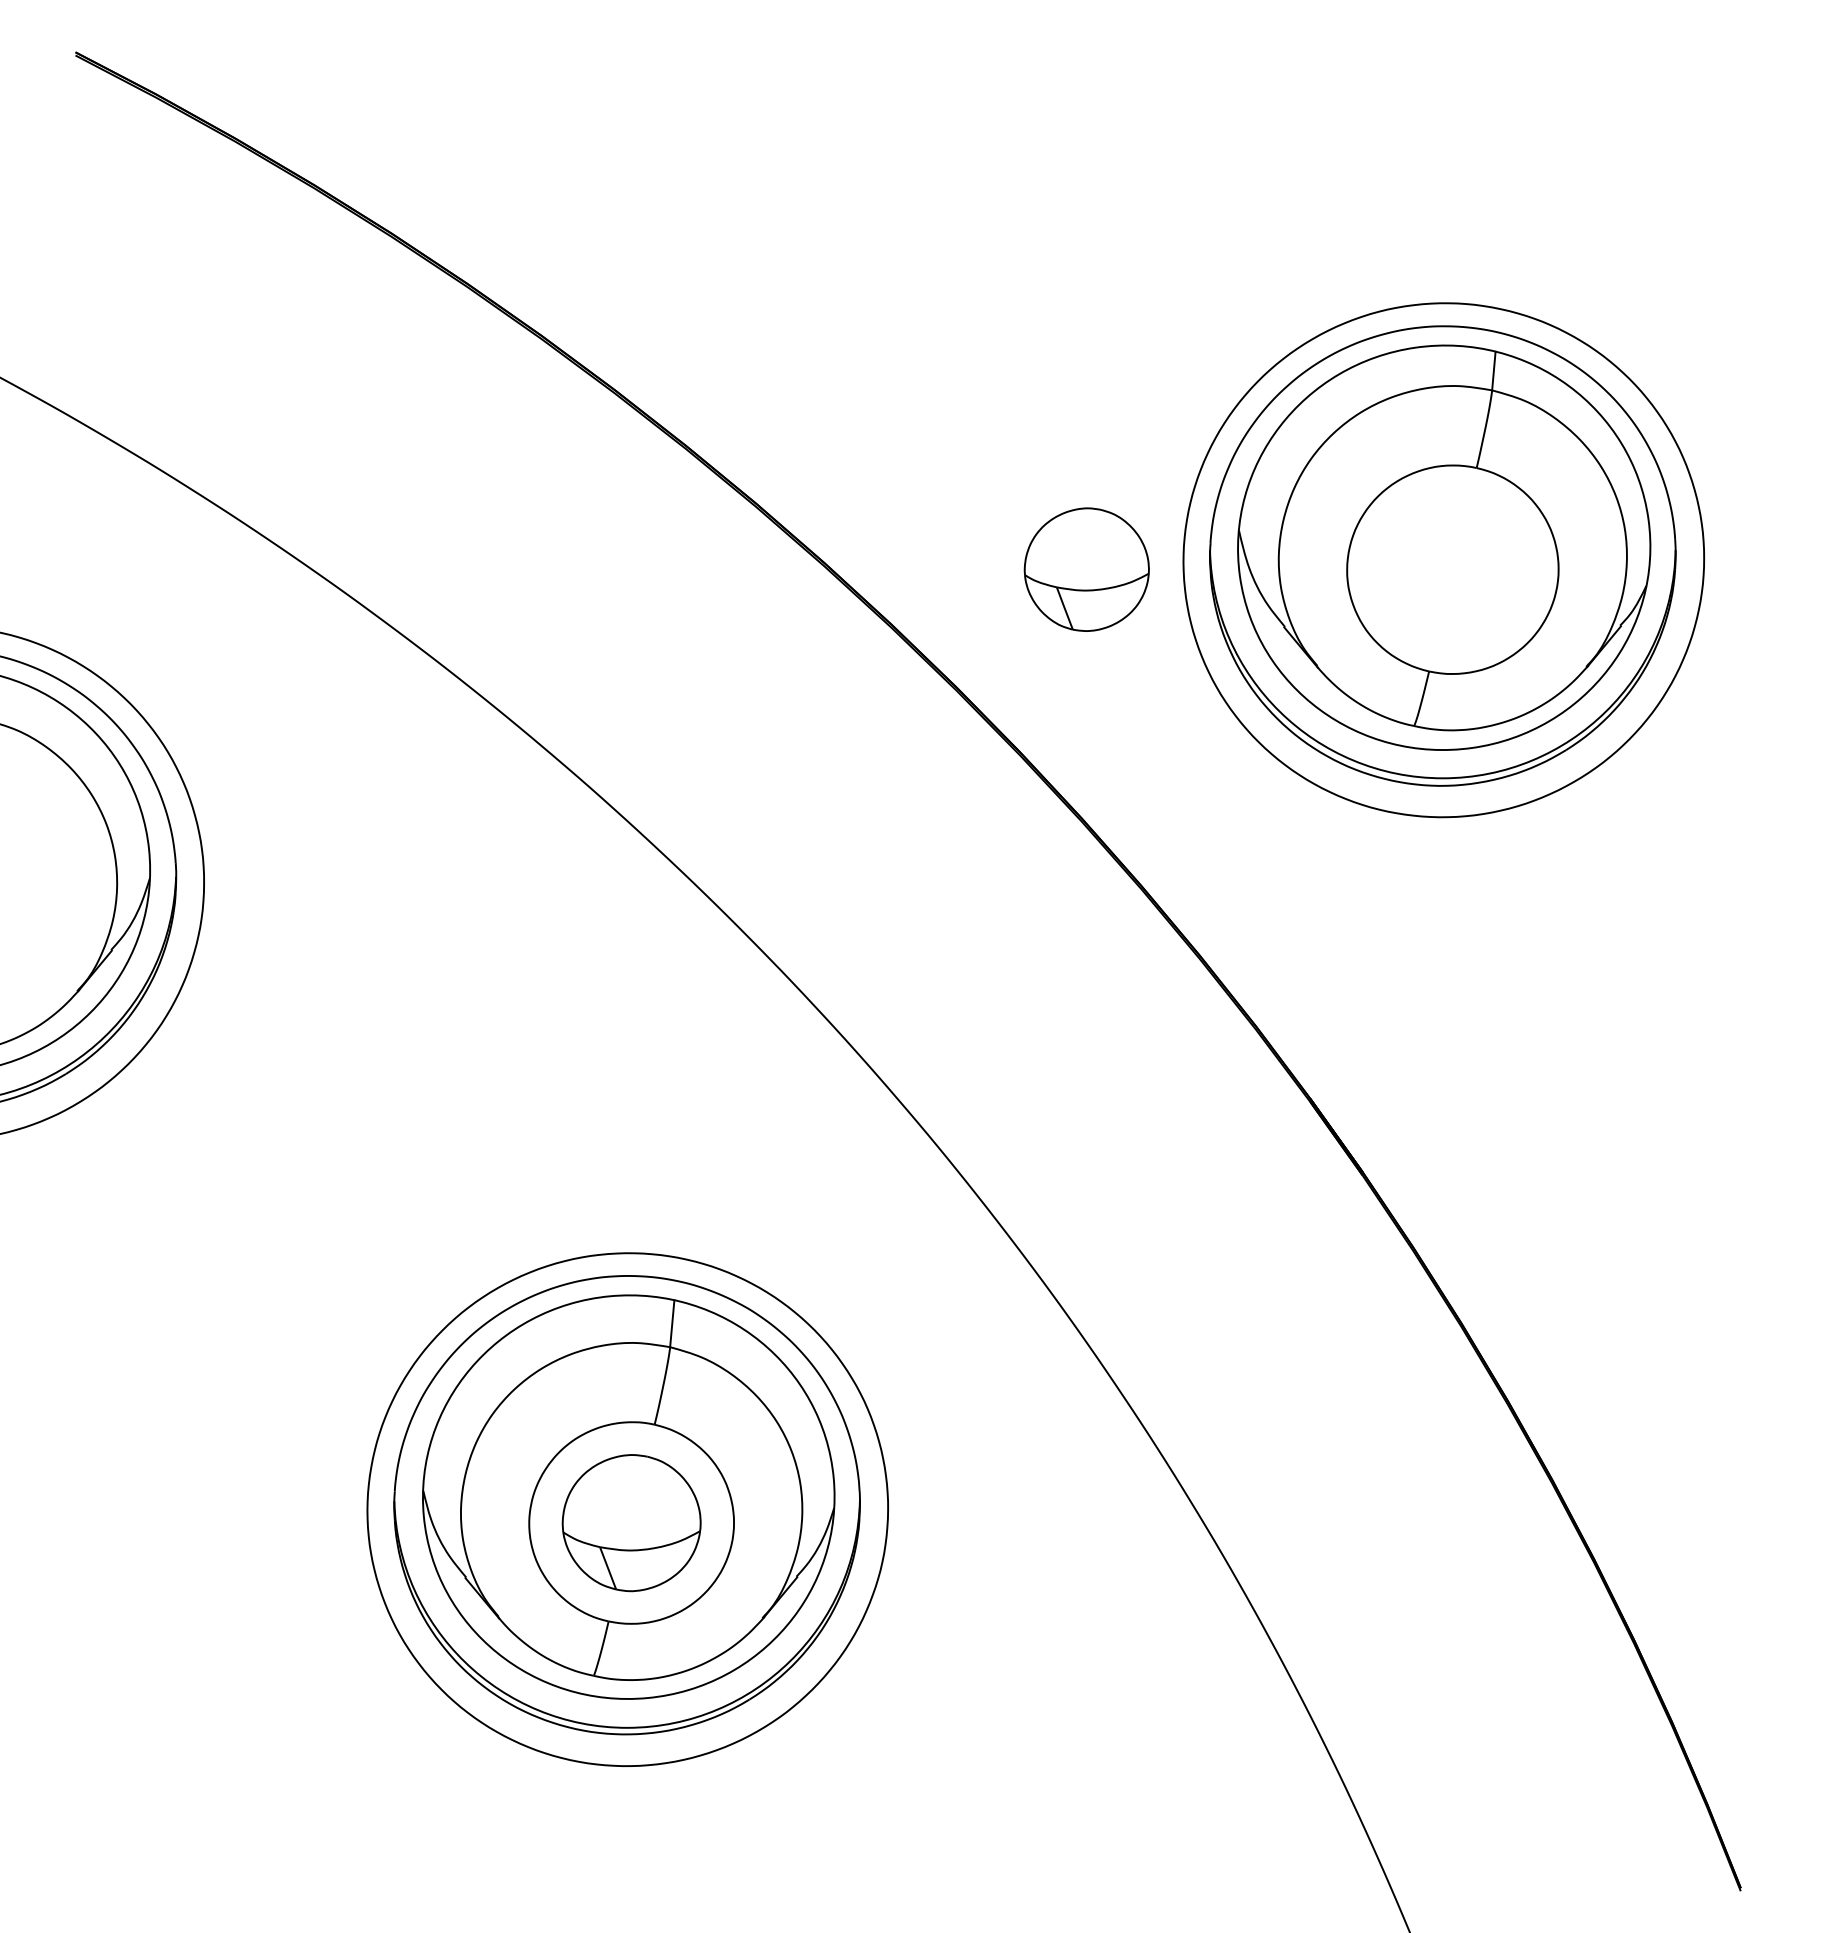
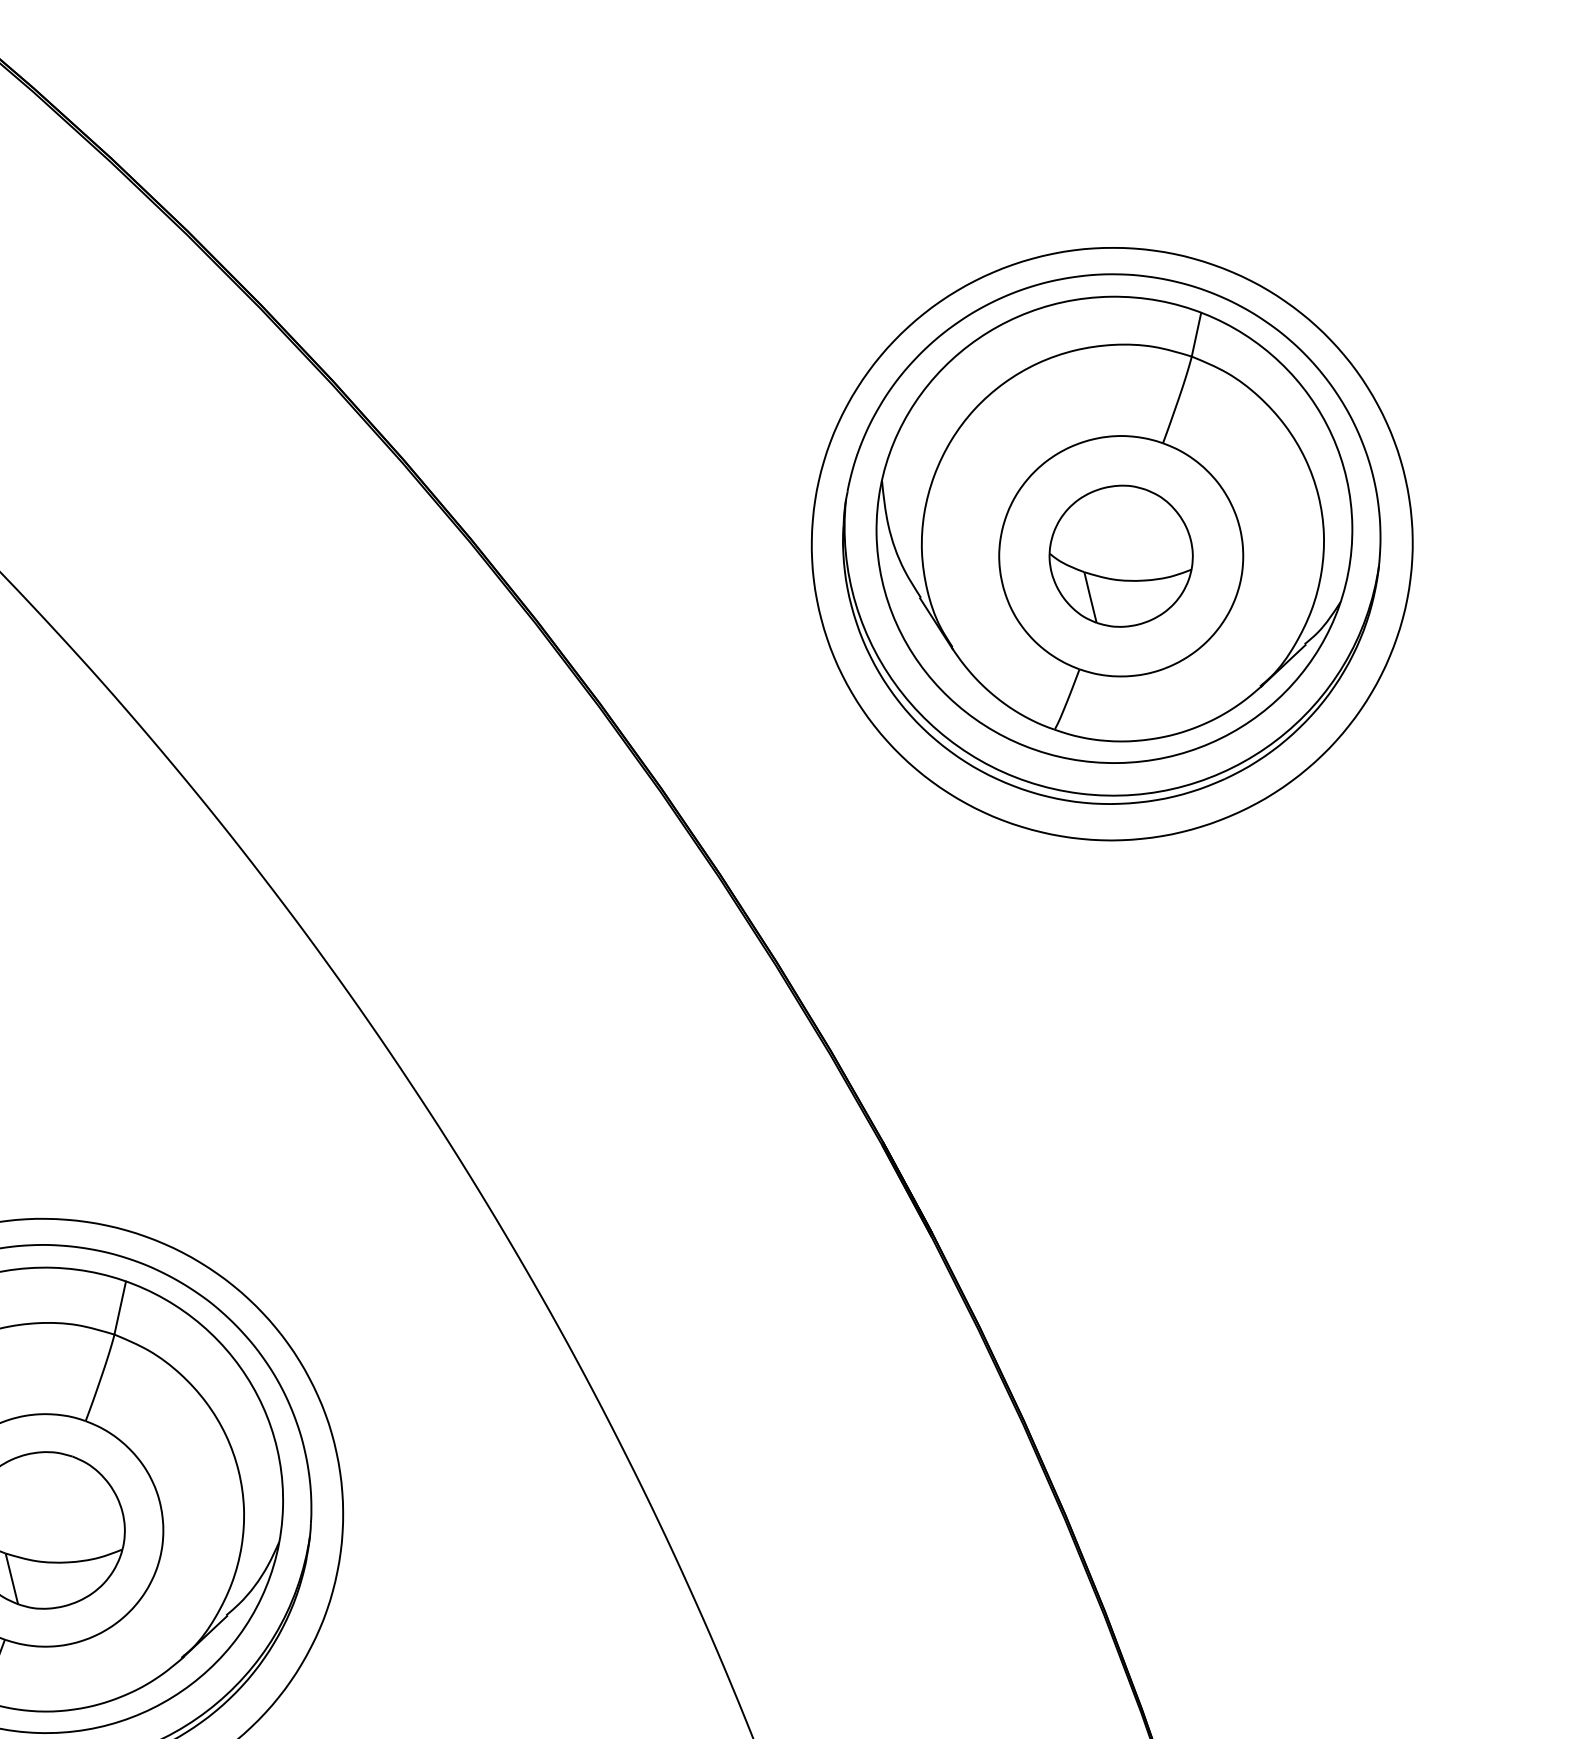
part: (1086, 569) -> (1120, 555), moved

